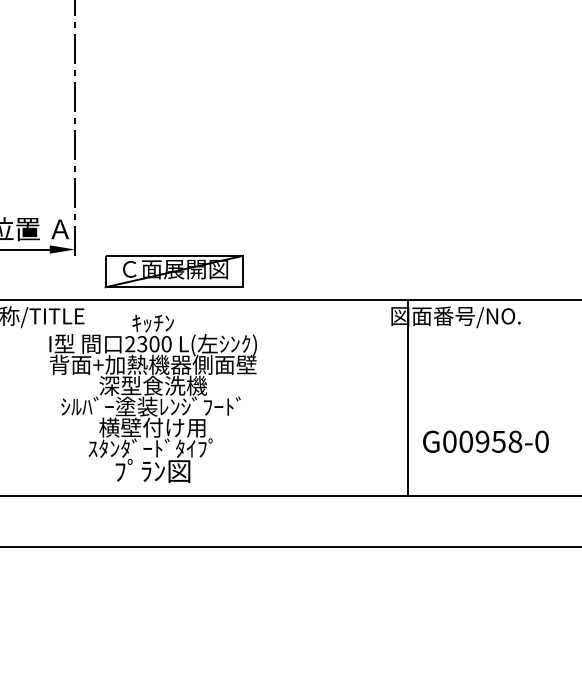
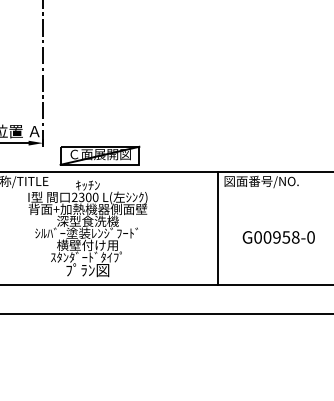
line: (408, 398) -> (218, 228), moved
text: (485, 441) -> (278, 237), moved

